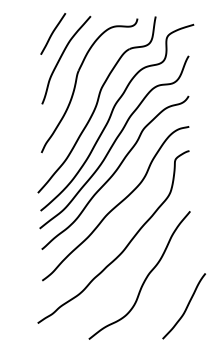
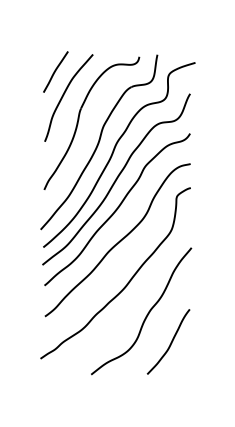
curve: (186, 306) -> (170, 342), moved

